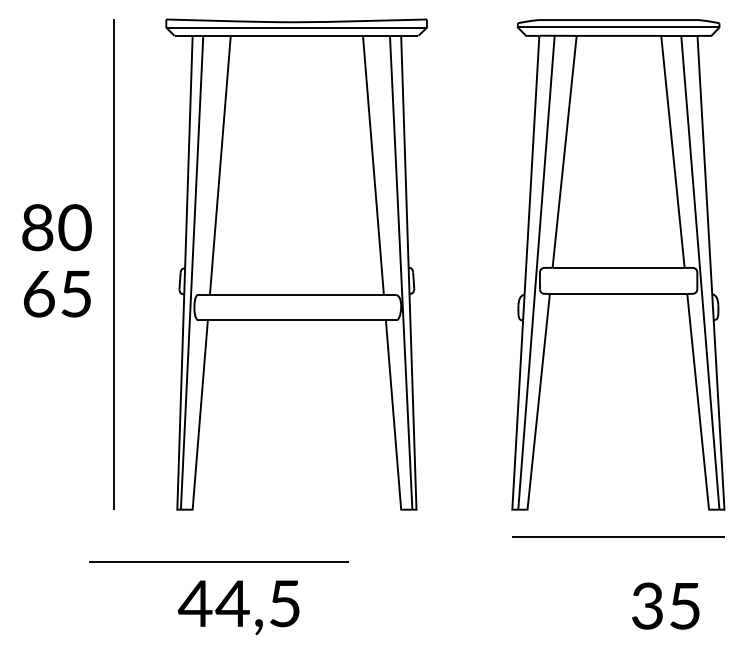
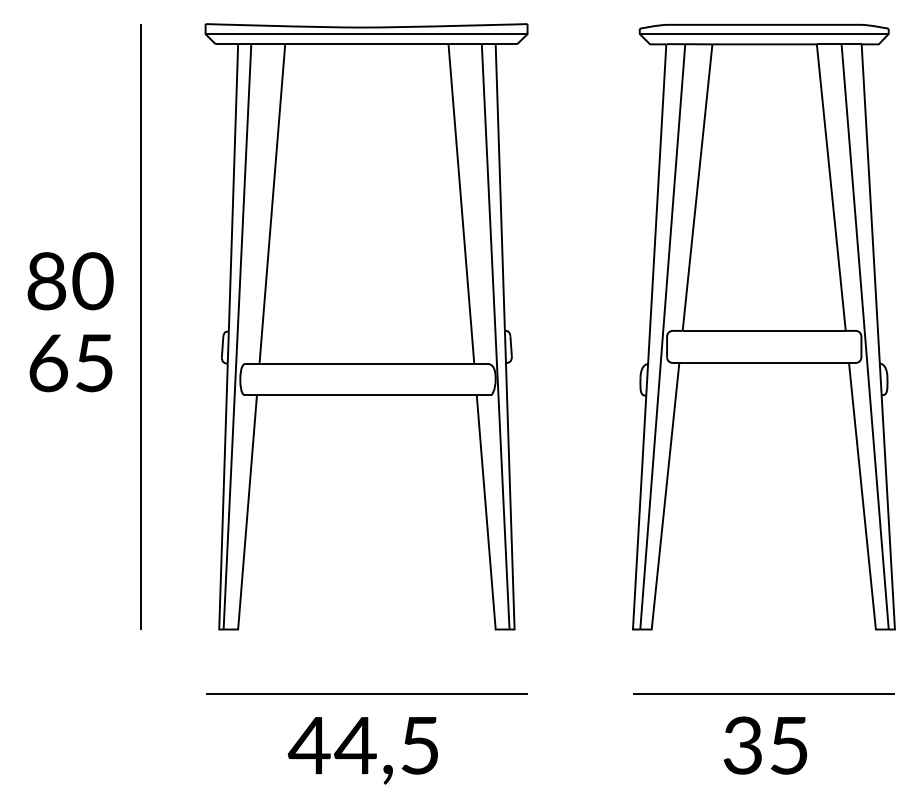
line: (618, 536) -> (763, 693), moved
line: (218, 561) -> (366, 693), moved
text: (664, 606) -> (764, 745), moved
text: (238, 607) -> (362, 750), moved

